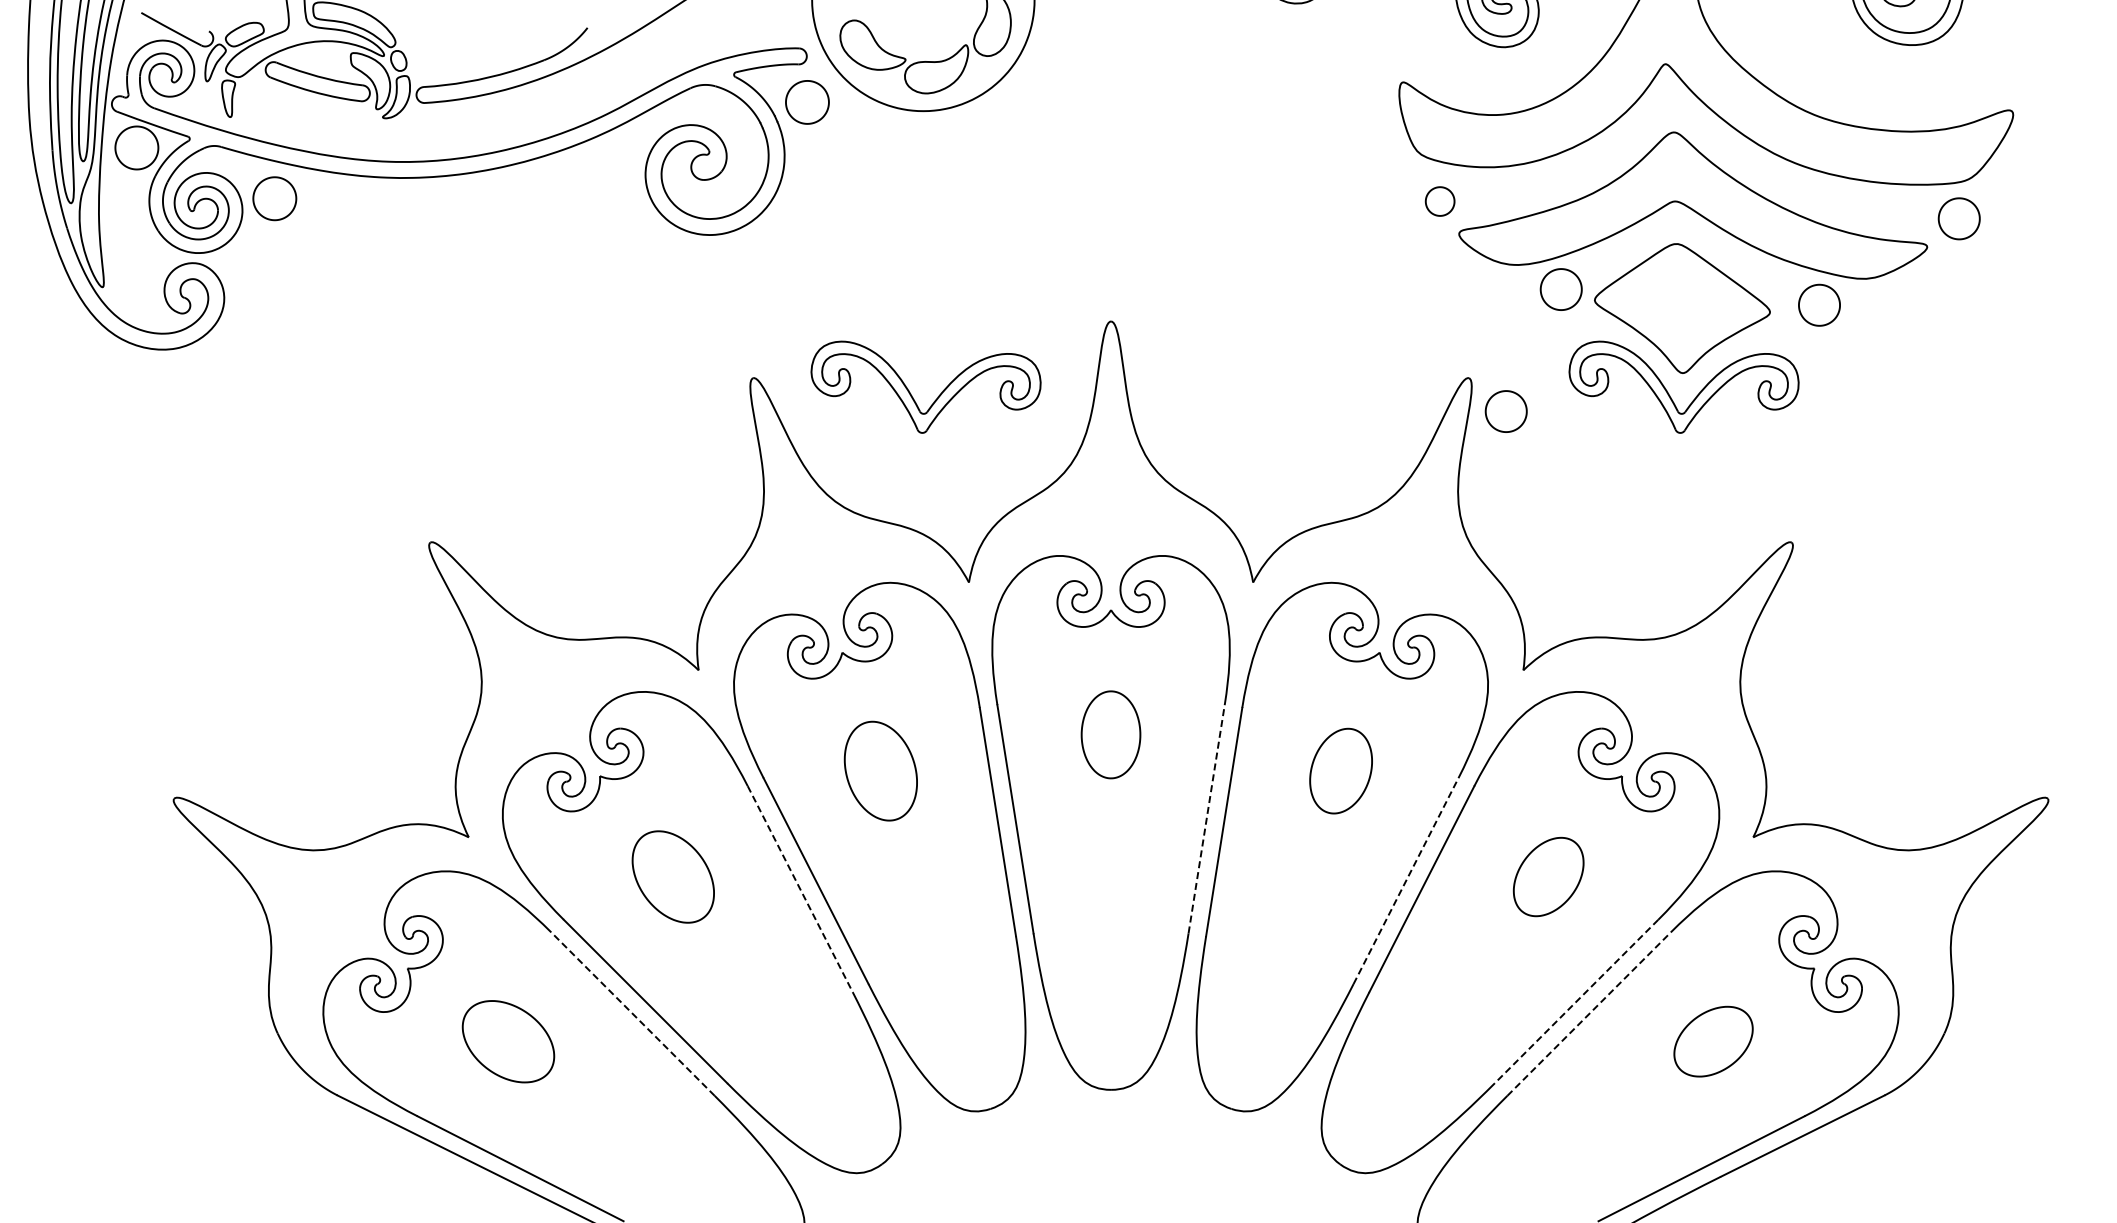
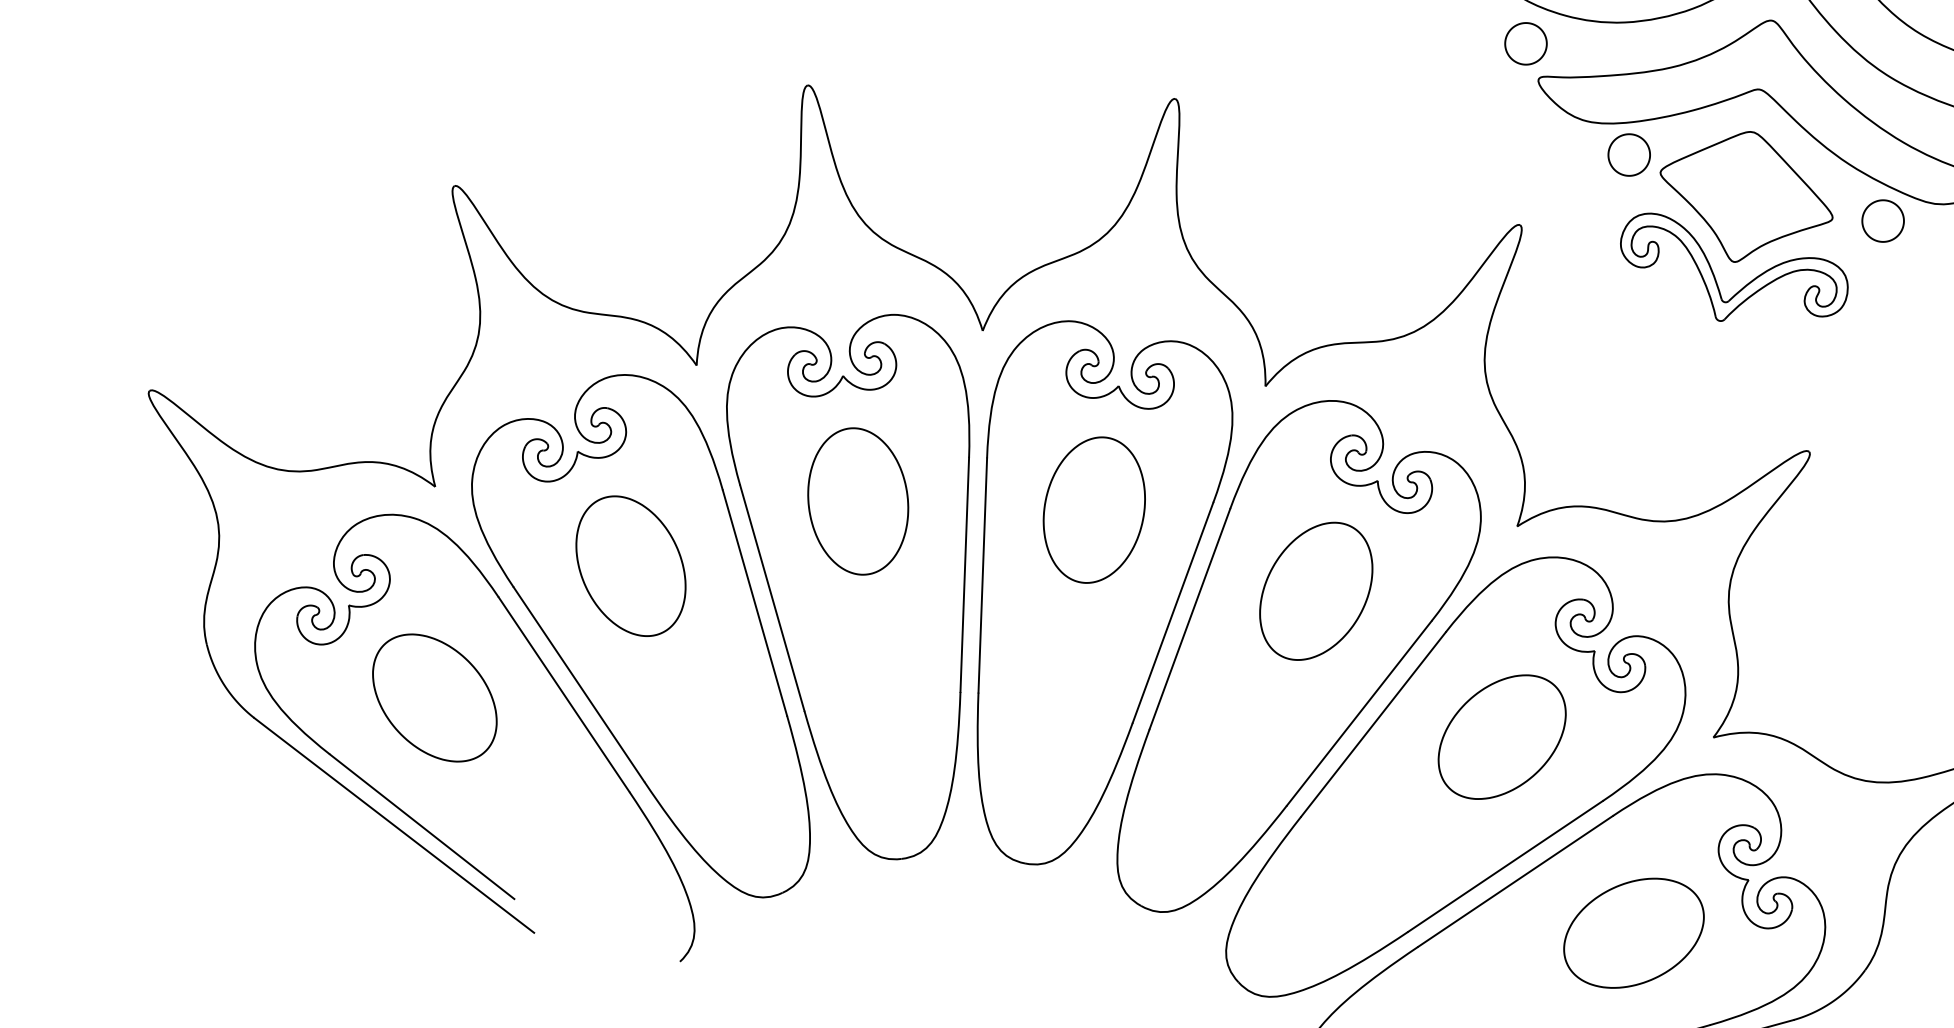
part: (1439, 201) -> (1525, 43), size x1.43
part: (912, 395) -> (963, 133), removed
part: (1505, 411) -> (1549, 265), removed
part: (1110, 734) -> (1093, 509), size x1.67
part: (880, 770) -> (858, 500), size x1.43
part: (1340, 770) -> (1315, 590), size x1.67
line: (1206, 819) -> (1172, 613), dashed -> solid
part: (673, 876) -> (631, 565), size x1.43
part: (1548, 876) -> (1501, 736), size x1.67
line: (1406, 881) -> (1359, 713), dashed -> solid
line: (800, 889) -> (755, 603), dashed -> solid
line: (1576, 1001) -> (1505, 866), dashed -> solid
line: (633, 1014) -> (564, 695), dashed -> solid
line: (1589, 1014) -> (1515, 881), dashed -> solid
part: (508, 1041) -> (434, 697), size x1.43
part: (1713, 1041) -> (1633, 932), size x1.67

